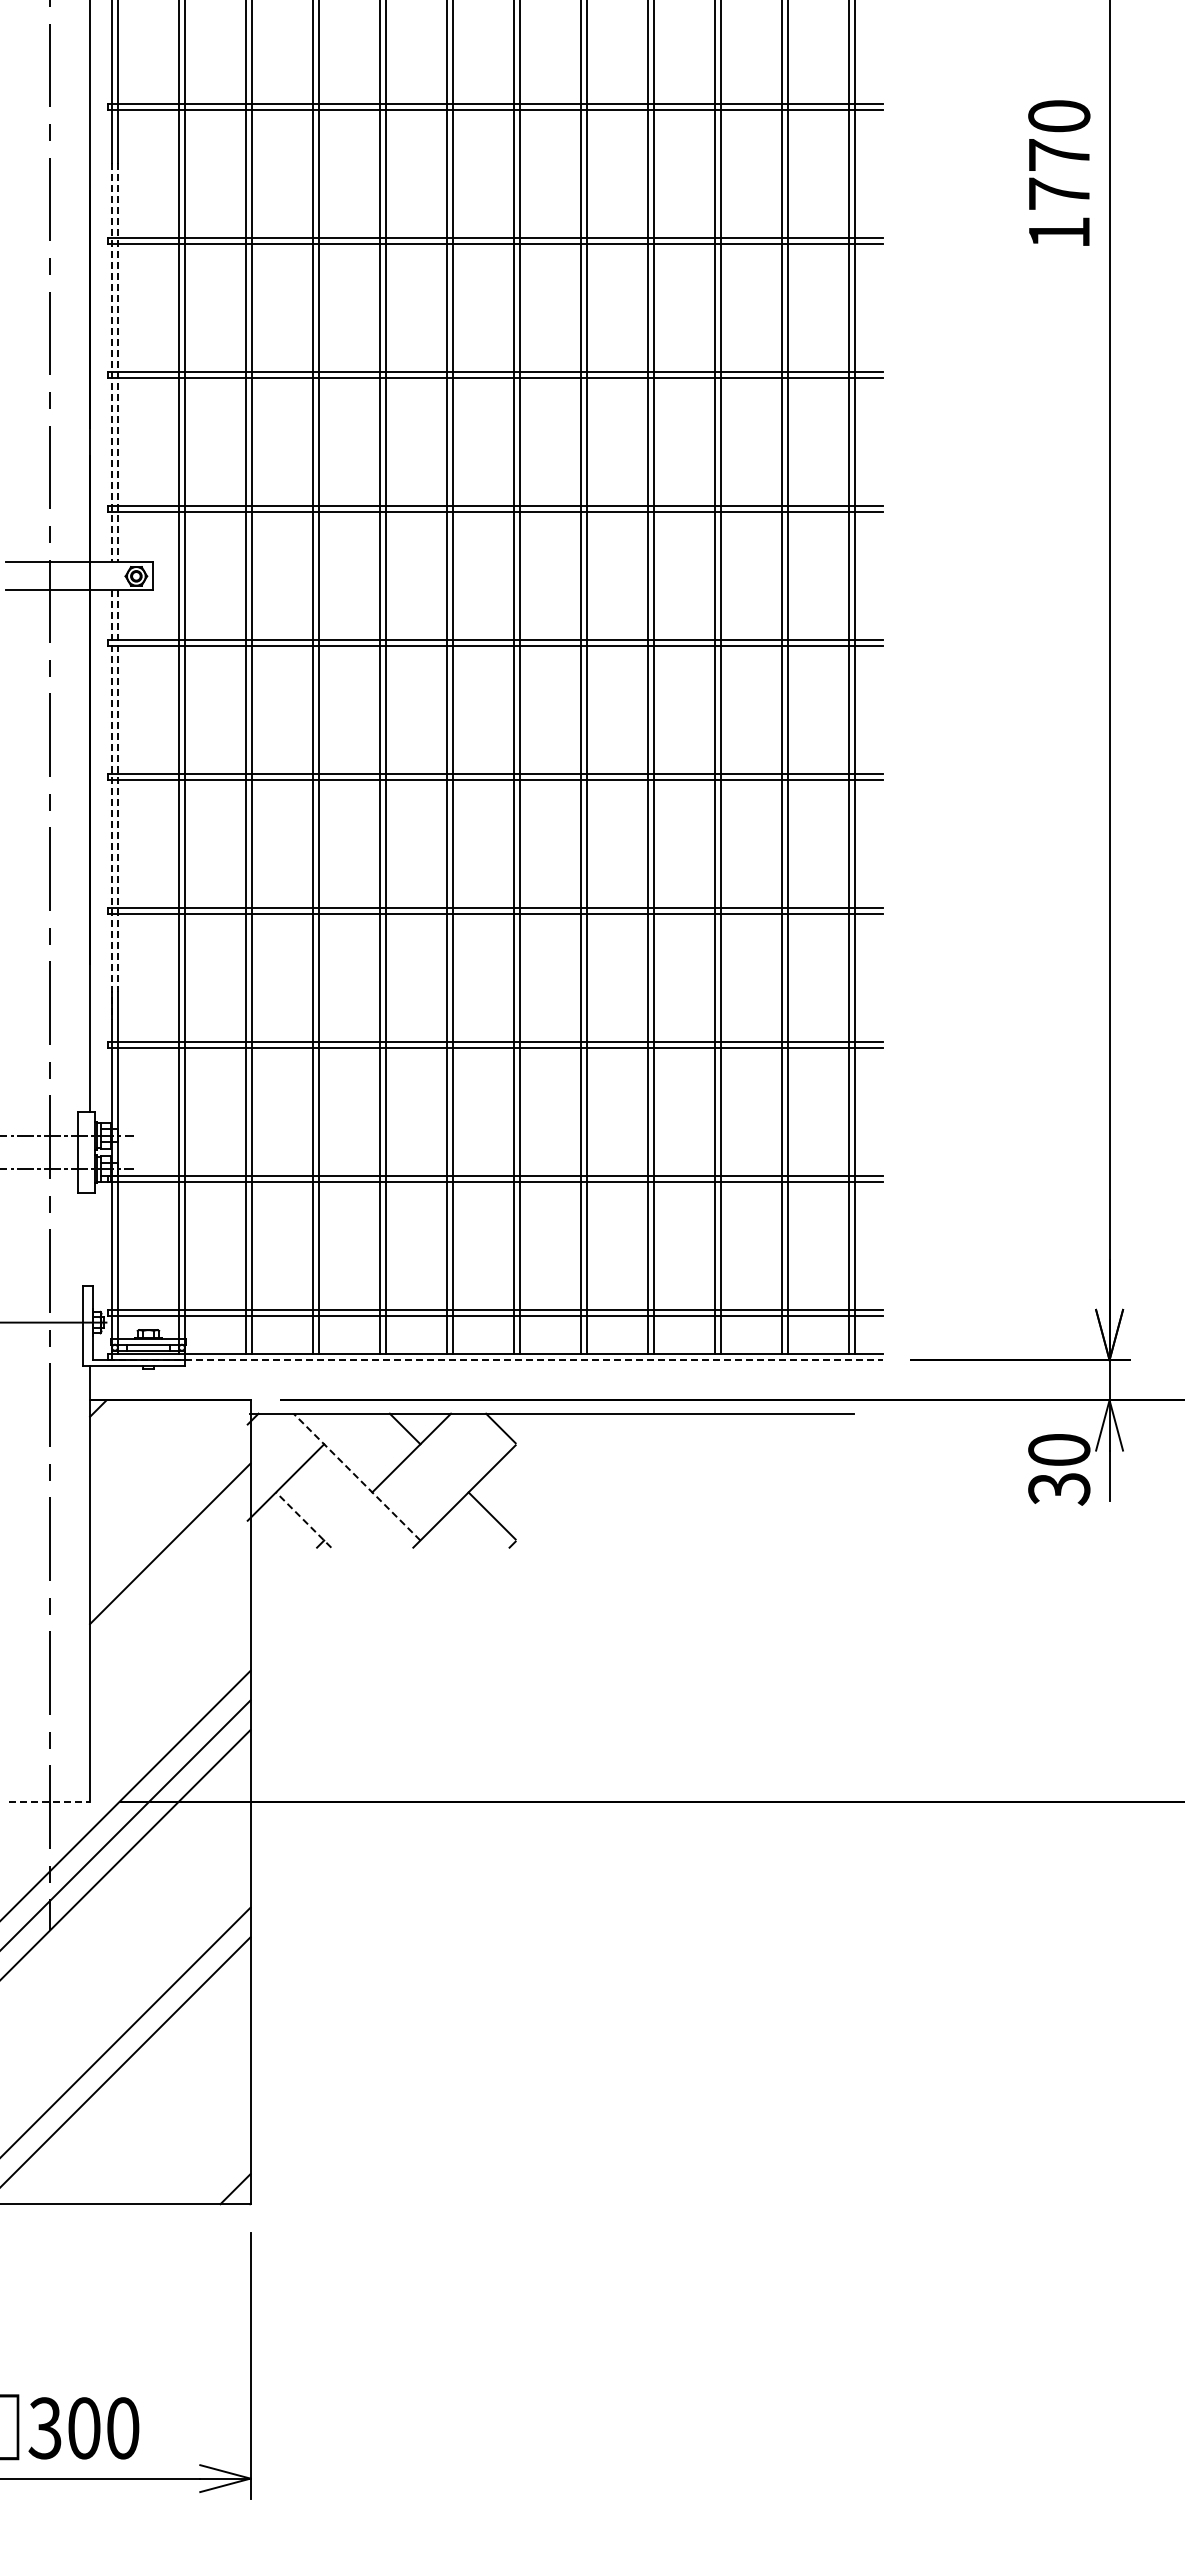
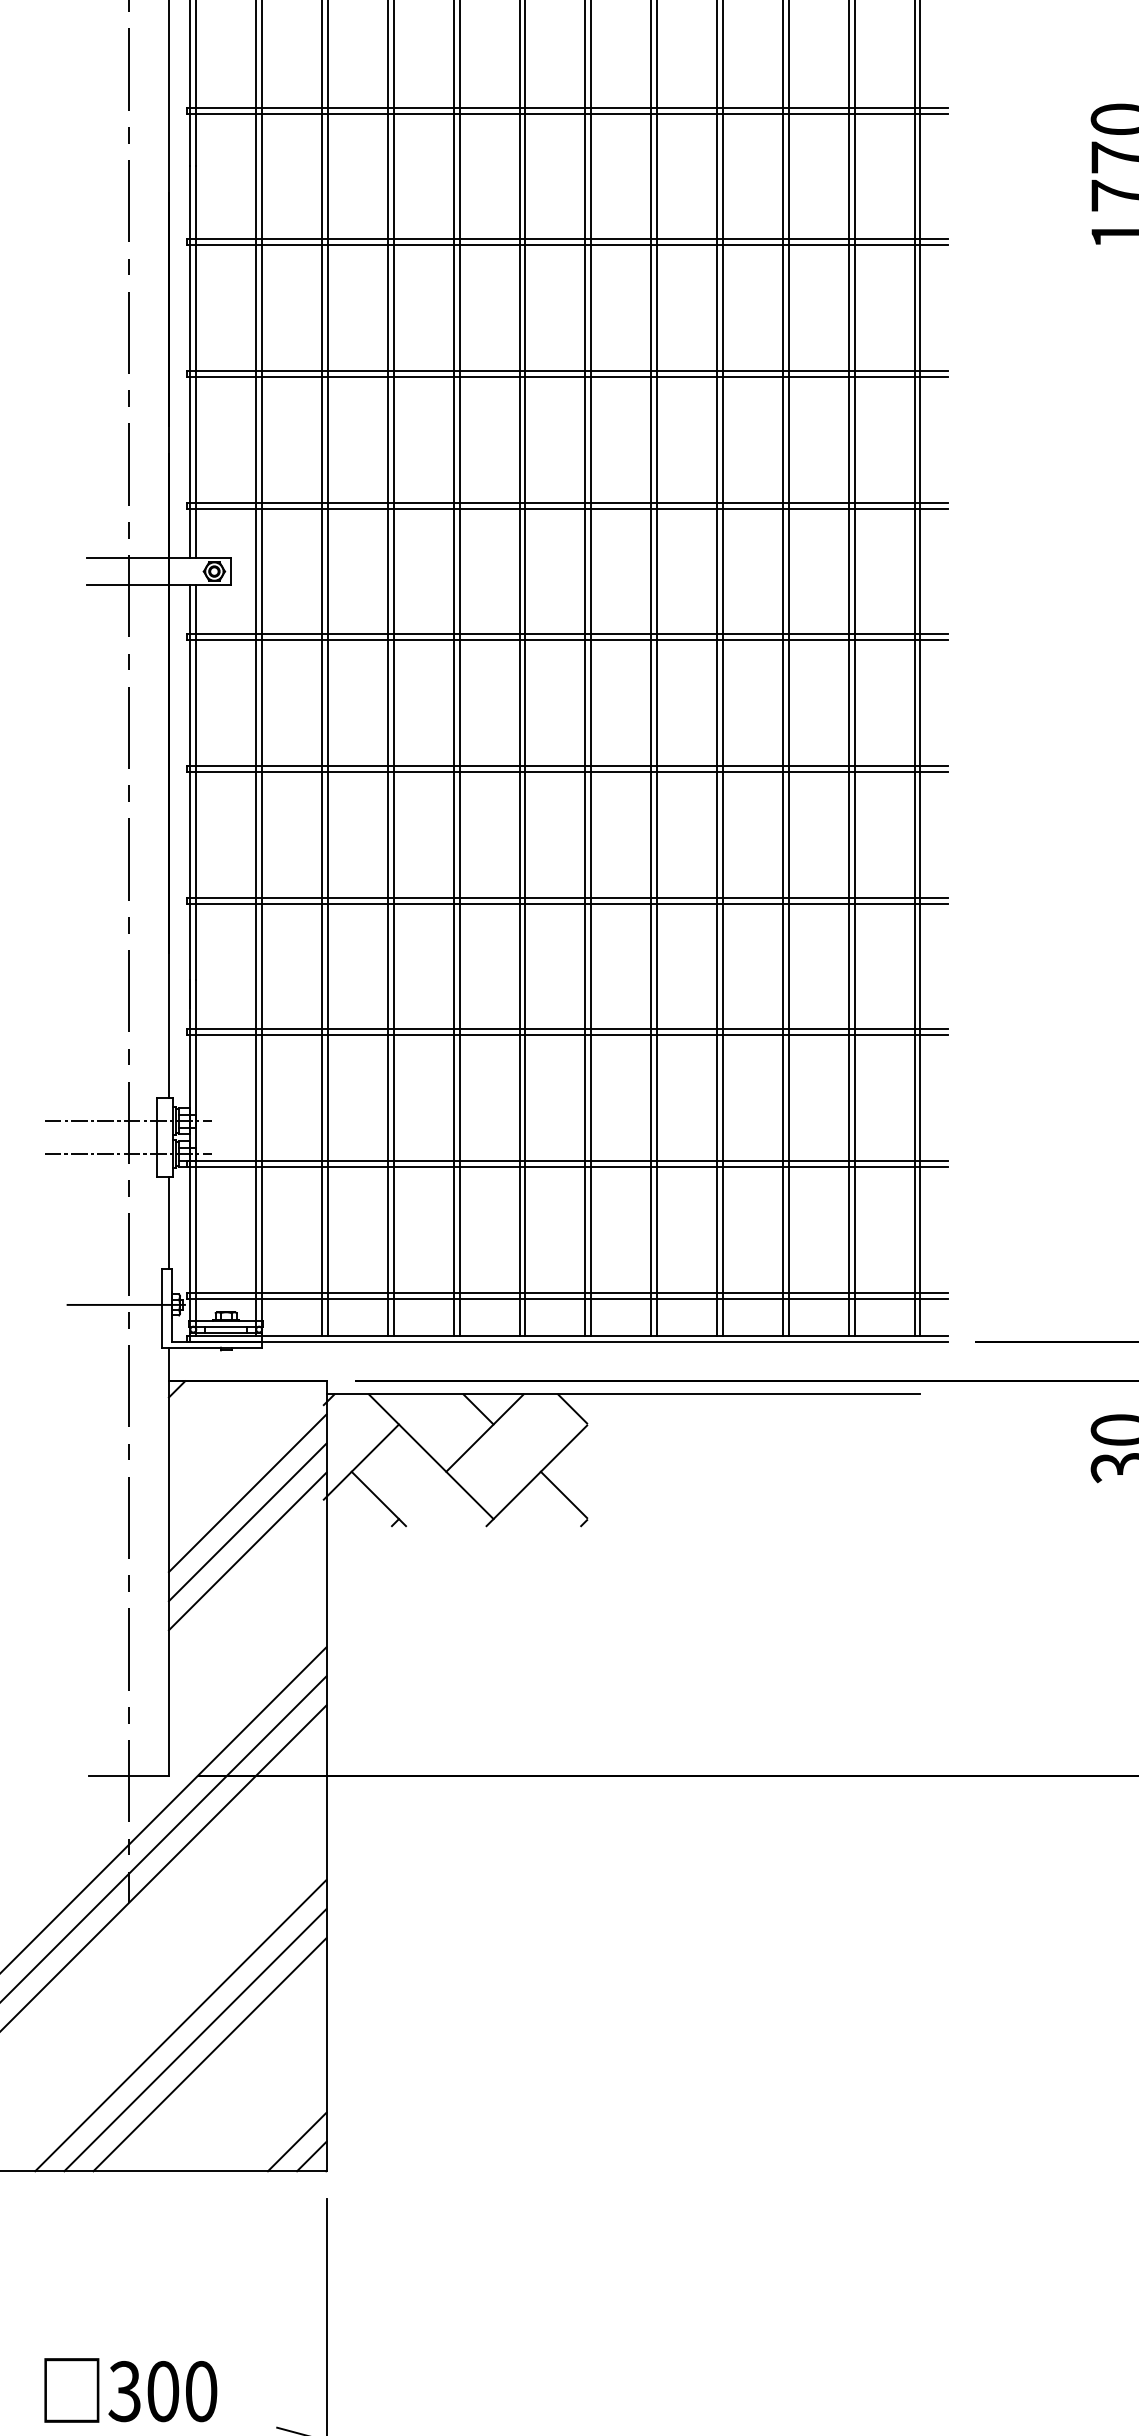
line: (111, 362) -> (189, 361), dashed -> solid
line: (117, 362) -> (195, 361), dashed -> solid
line: (117, 791) -> (195, 783), dashed -> solid
line: (111, 805) -> (189, 796), dashed -> solid
line: (90, 1238) -> (169, 1222), added
line: (496, 1360) -> (568, 1342), dashed -> solid
line: (357, 1477) -> (431, 1457), dashed -> solid
line: (170, 1514) -> (247, 1493), added
line: (303, 1519) -> (378, 1498), dashed -> solid
line: (170, 1573) -> (247, 1551), added
line: (49, 1802) -> (129, 1776), dashed -> solid
line: (131, 2085) -> (209, 2054), added
line: (220, 2174) -> (297, 2142), added

